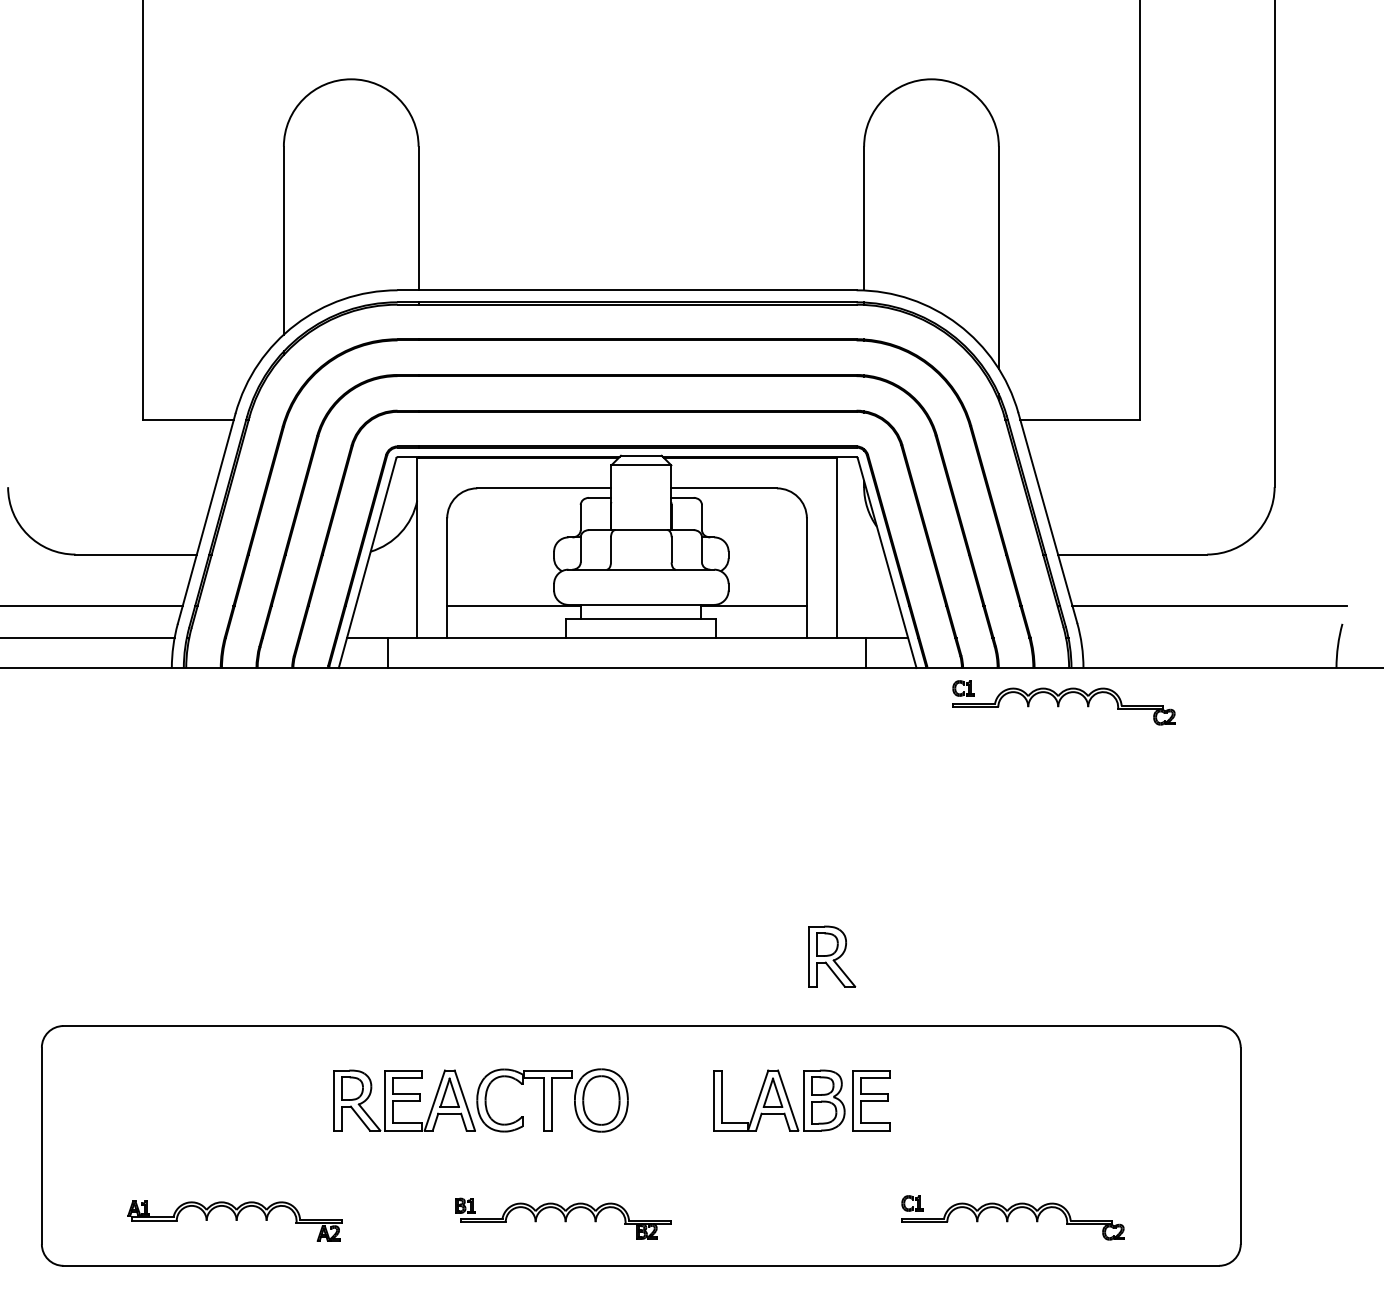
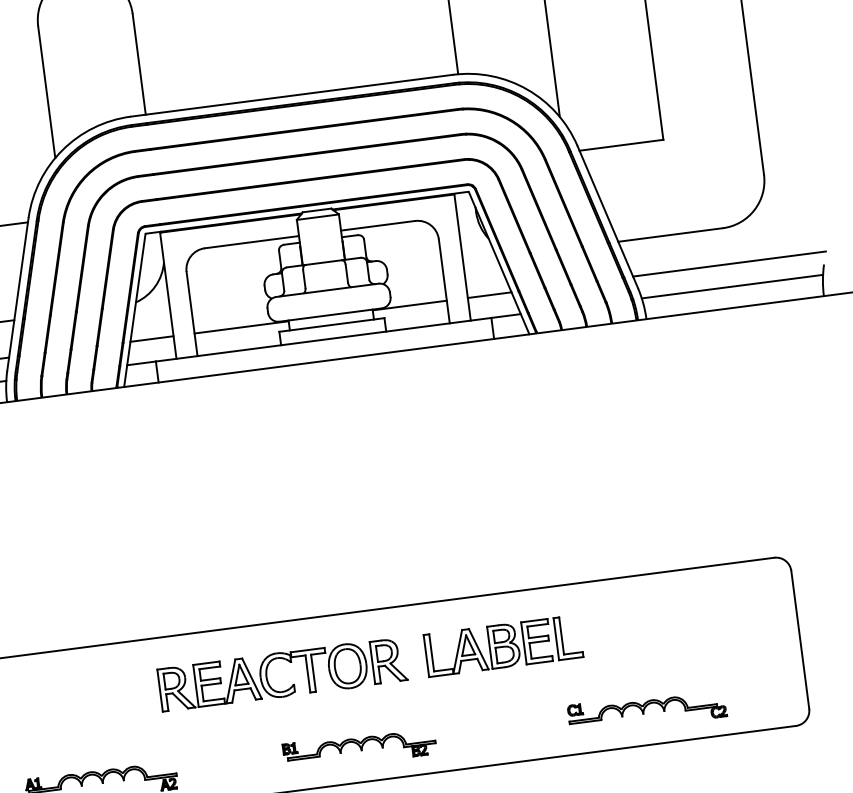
line: (386, 605) -> (151, 338), added
line: (867, 605) -> (489, 294), added
line: (1209, 638) -> (732, 286), added
part: (1063, 702) -> (635, 345), removed
part: (832, 956) -> (389, 660), moved
part: (907, 1100) -> (562, 638), added
part: (563, 1218) -> (359, 748), moved

